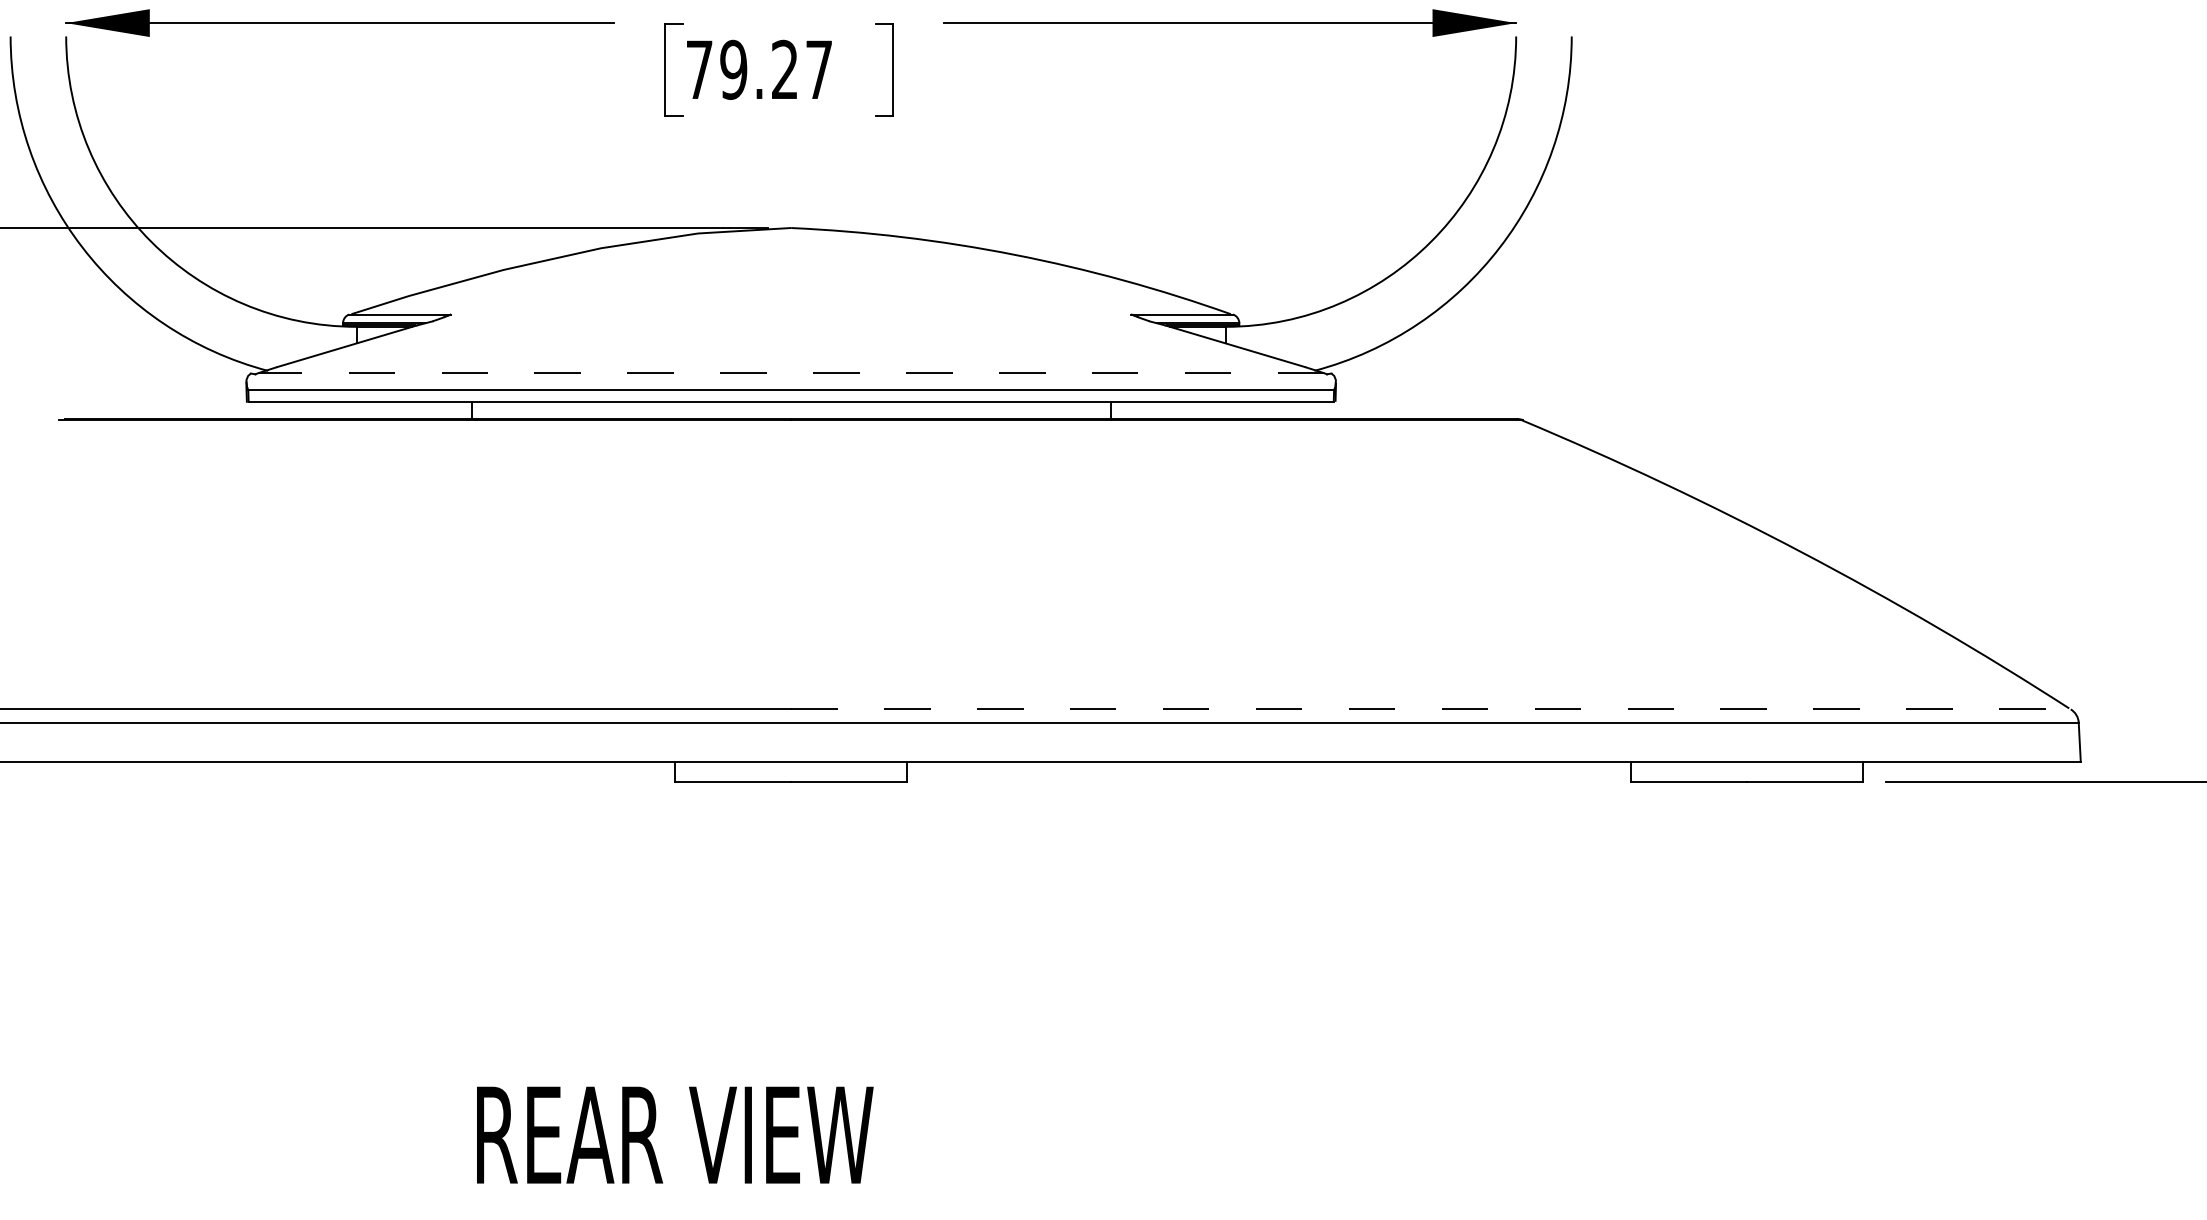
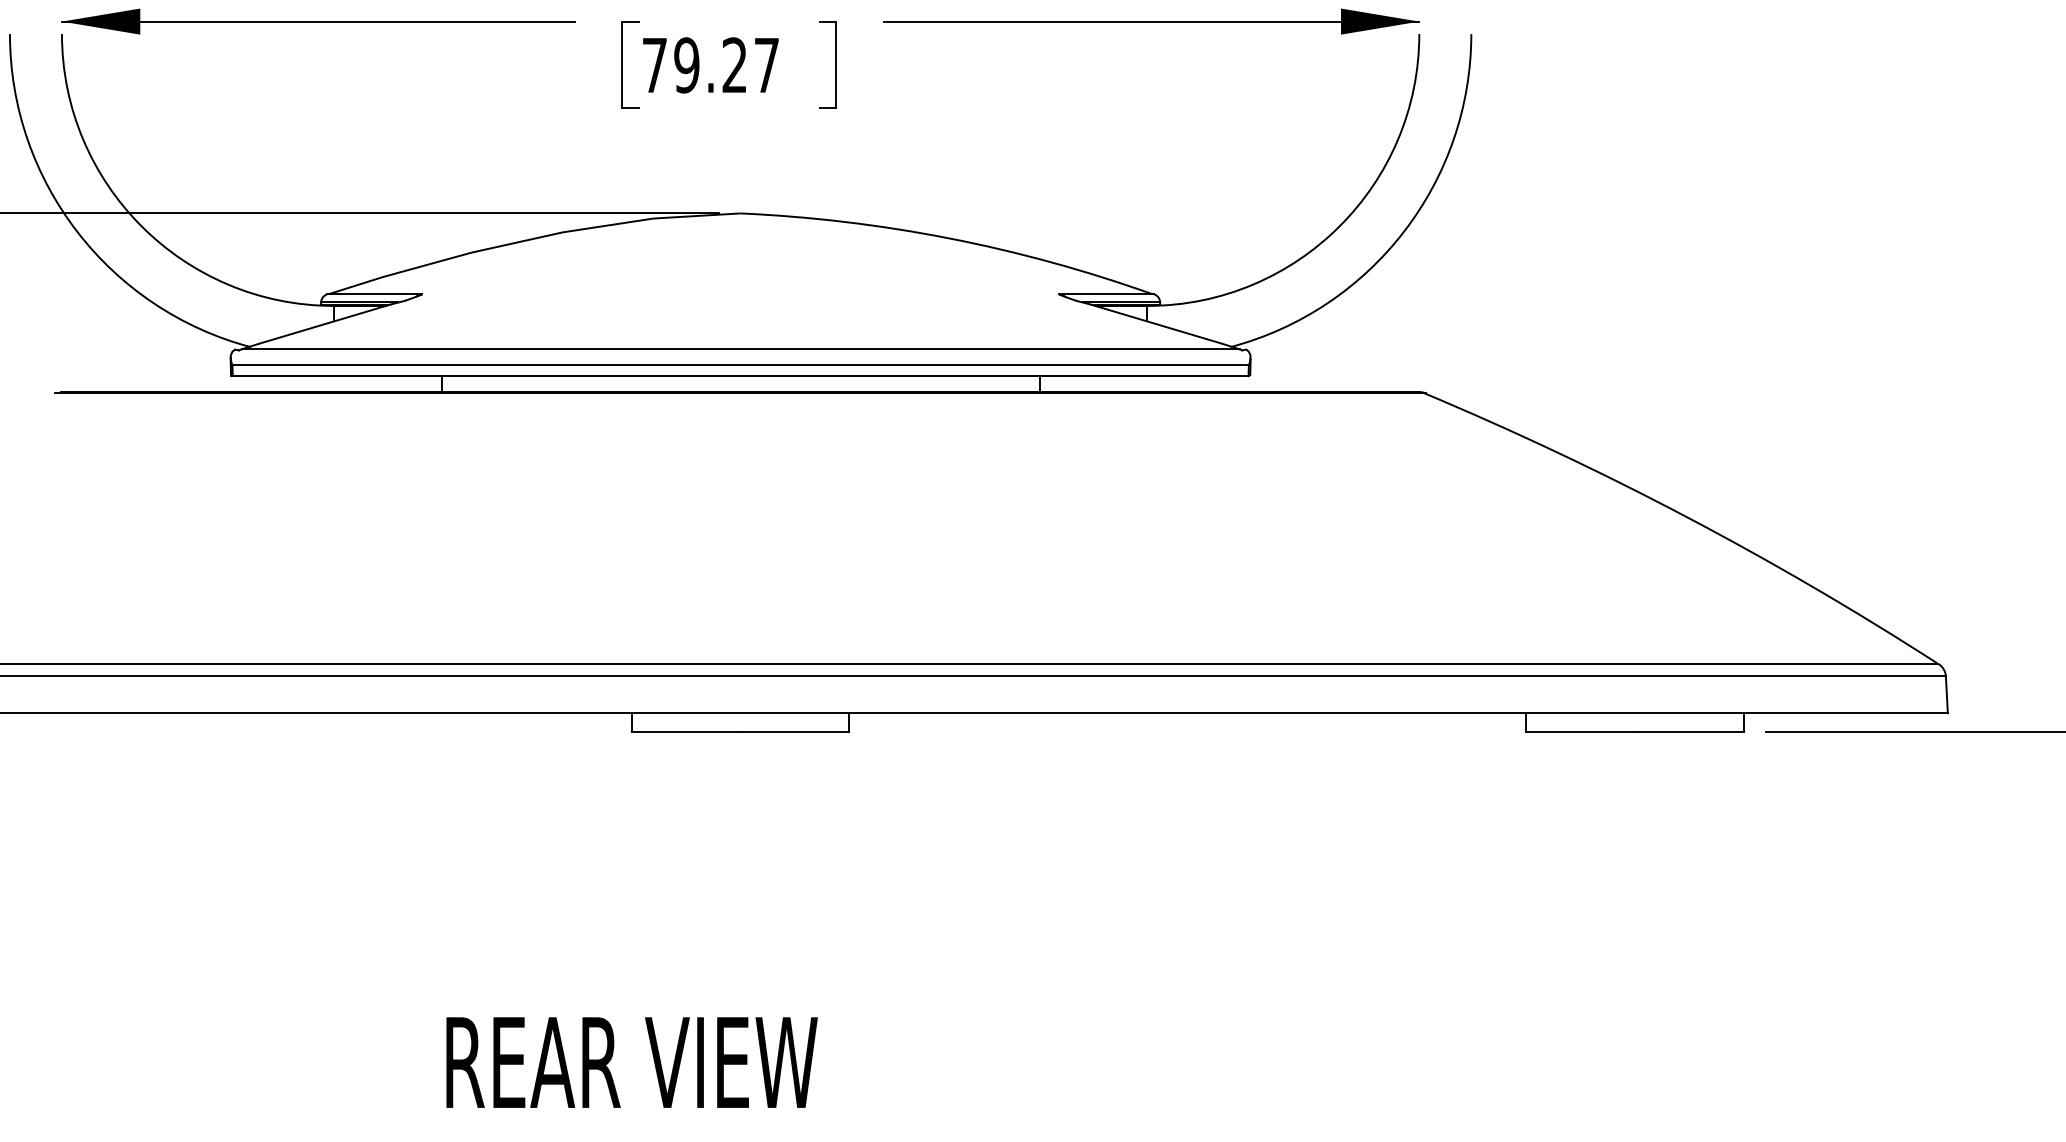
line: (790, 373) -> (740, 349), dashed -> solid
line: (1430, 709) -> (1339, 664), dashed -> solid

